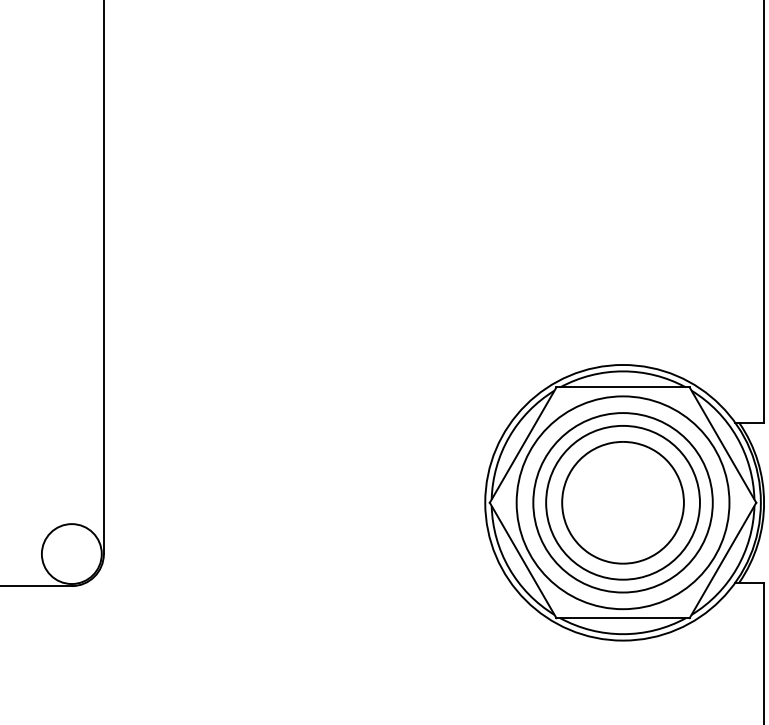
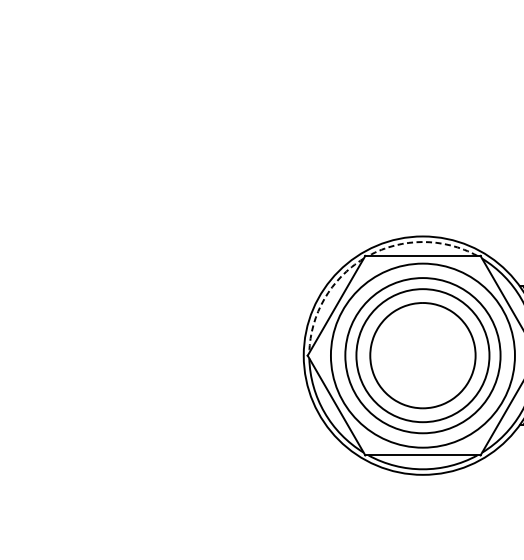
arc: (623, 371) -> (423, 242), solid -> dashed
arc: (509, 437) -> (324, 299), solid -> dashed

